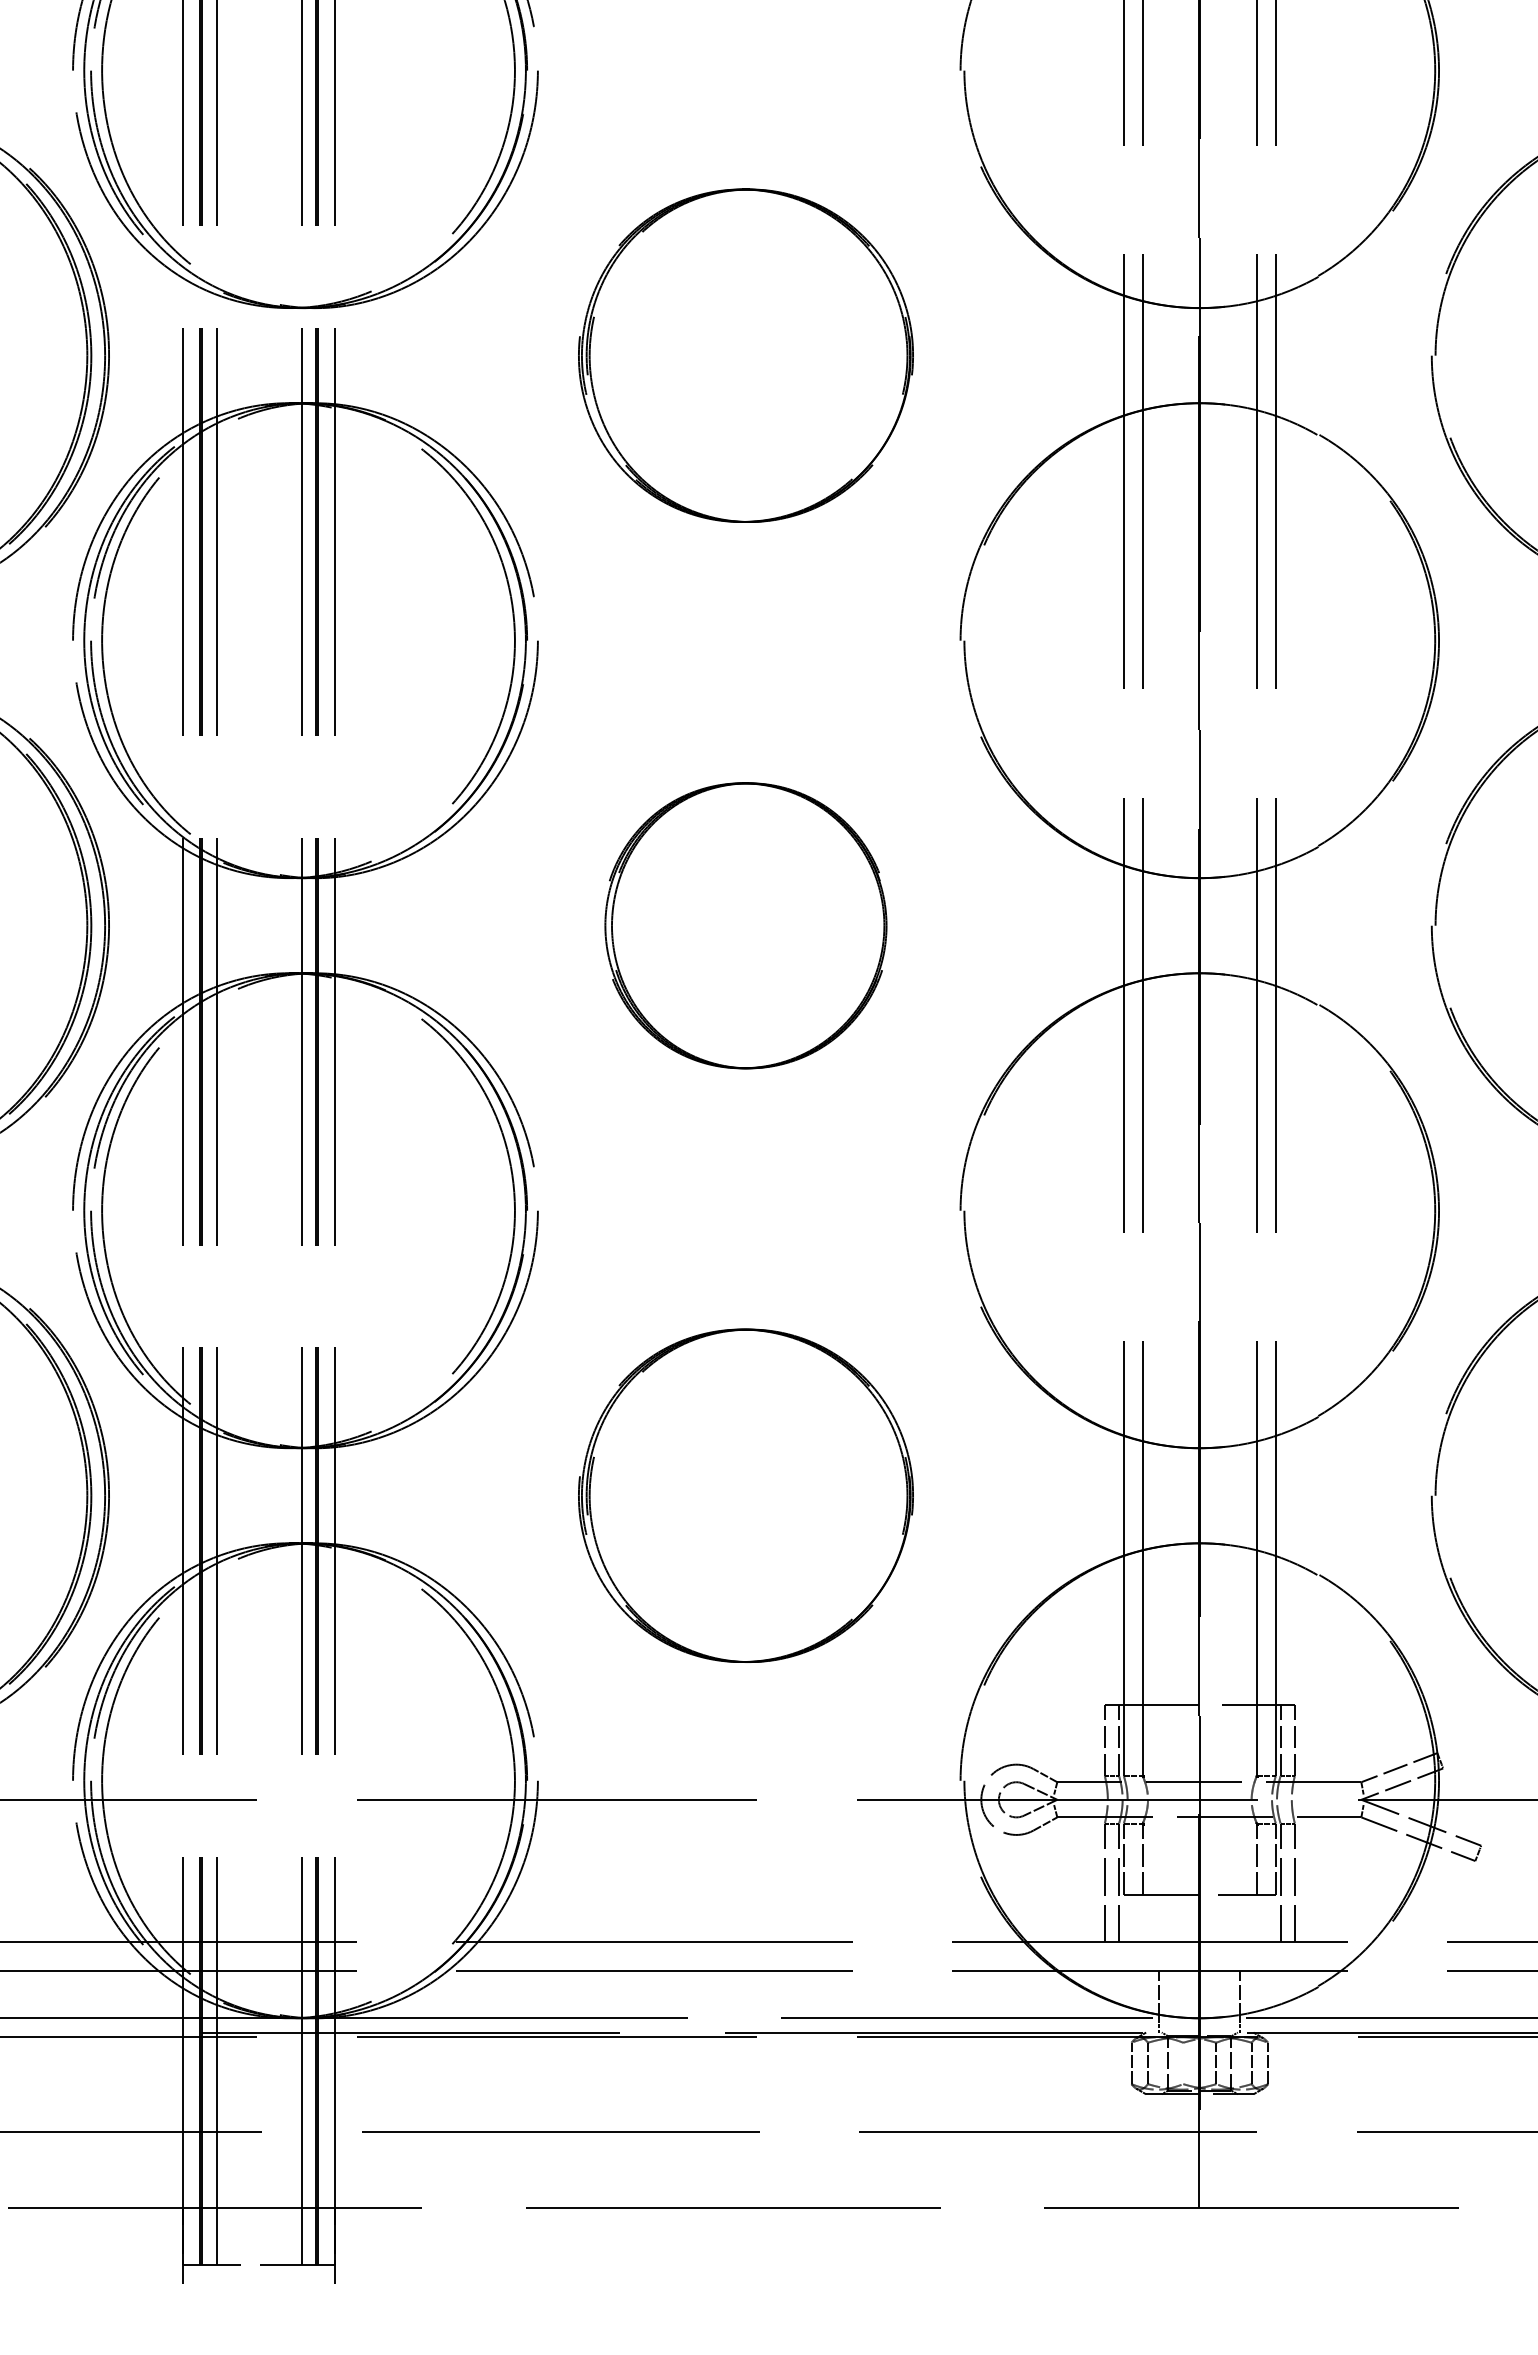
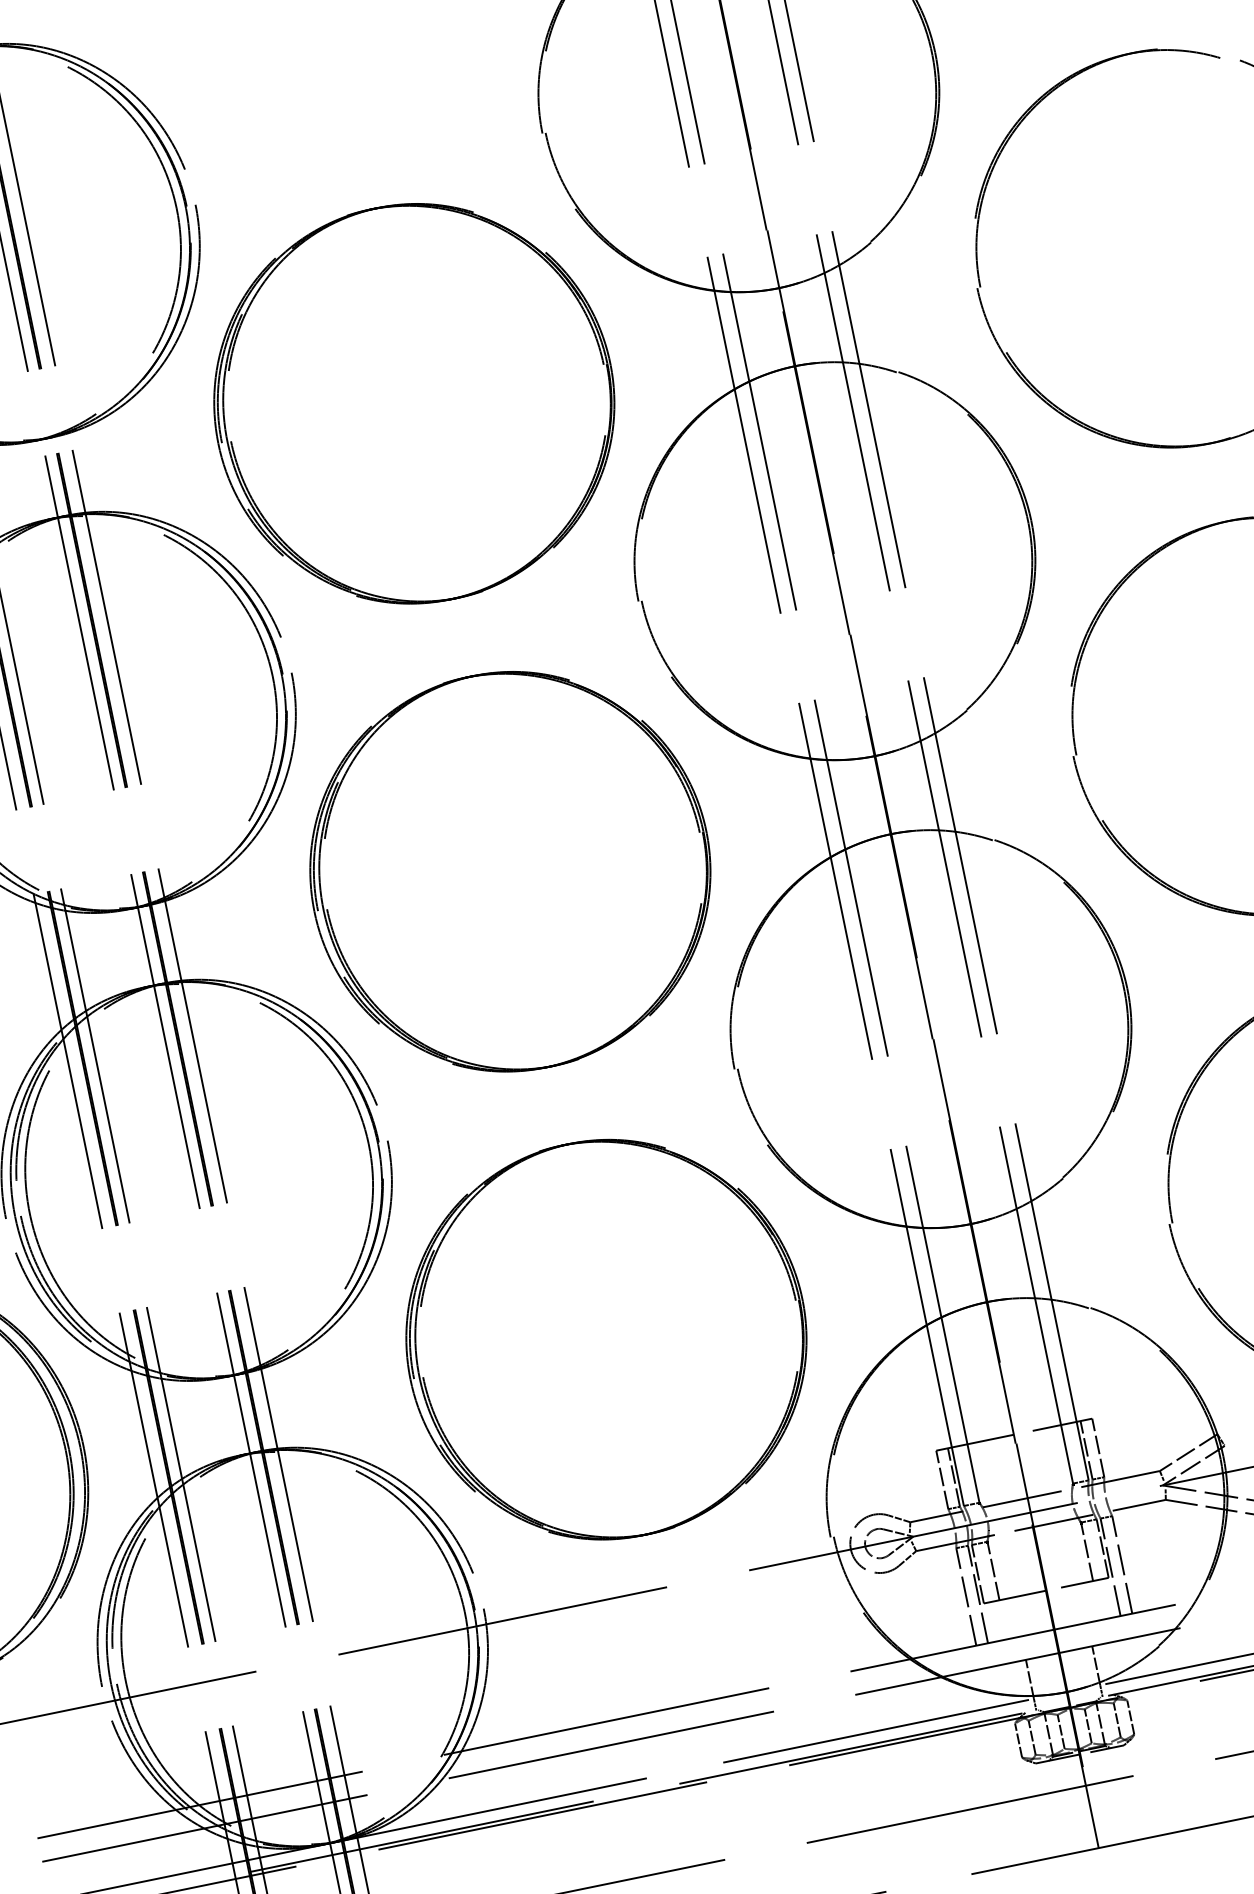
part: (745, 355) -> (413, 403), size x1.43
part: (745, 925) -> (509, 871), size x1.67
part: (745, 1495) -> (606, 1339), size x1.43
line: (1183, 2063) -> (1061, 1731), added

